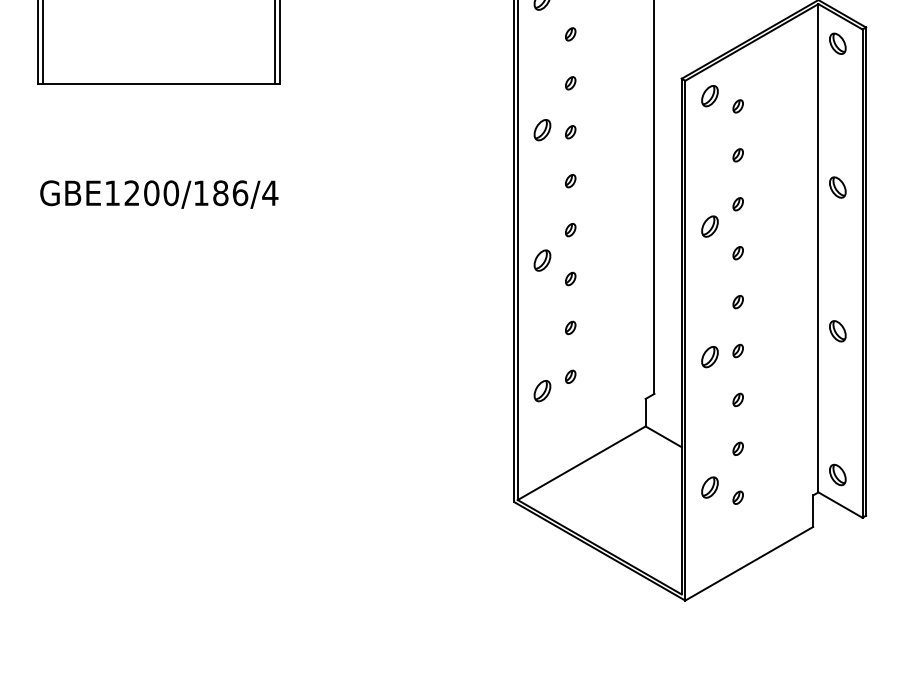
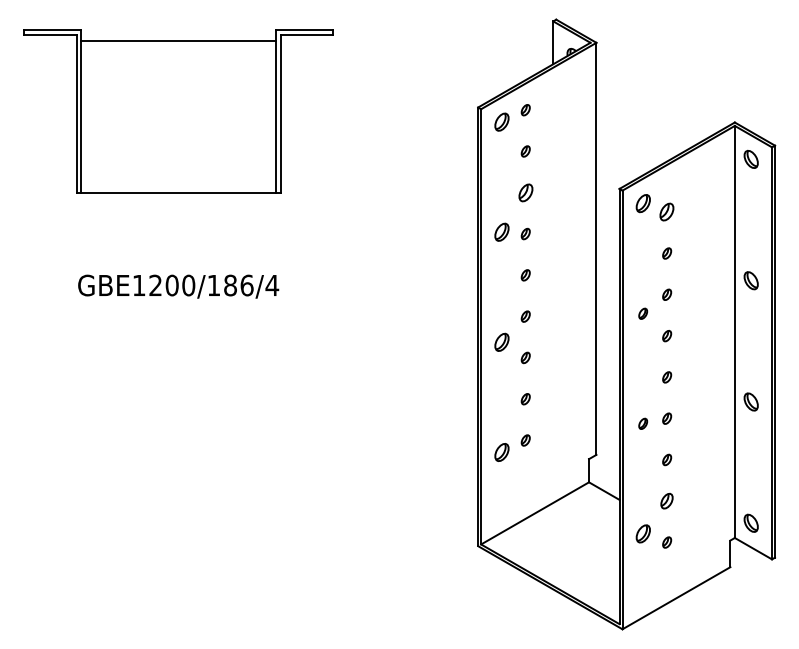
part: (570, 82) -> (525, 192), size x1.6
part: (738, 106) -> (667, 212), size x1.6
part: (709, 226) -> (642, 313), size x0.6
part: (709, 356) -> (642, 423), size x0.6
part: (738, 449) -> (667, 501), size x1.4

